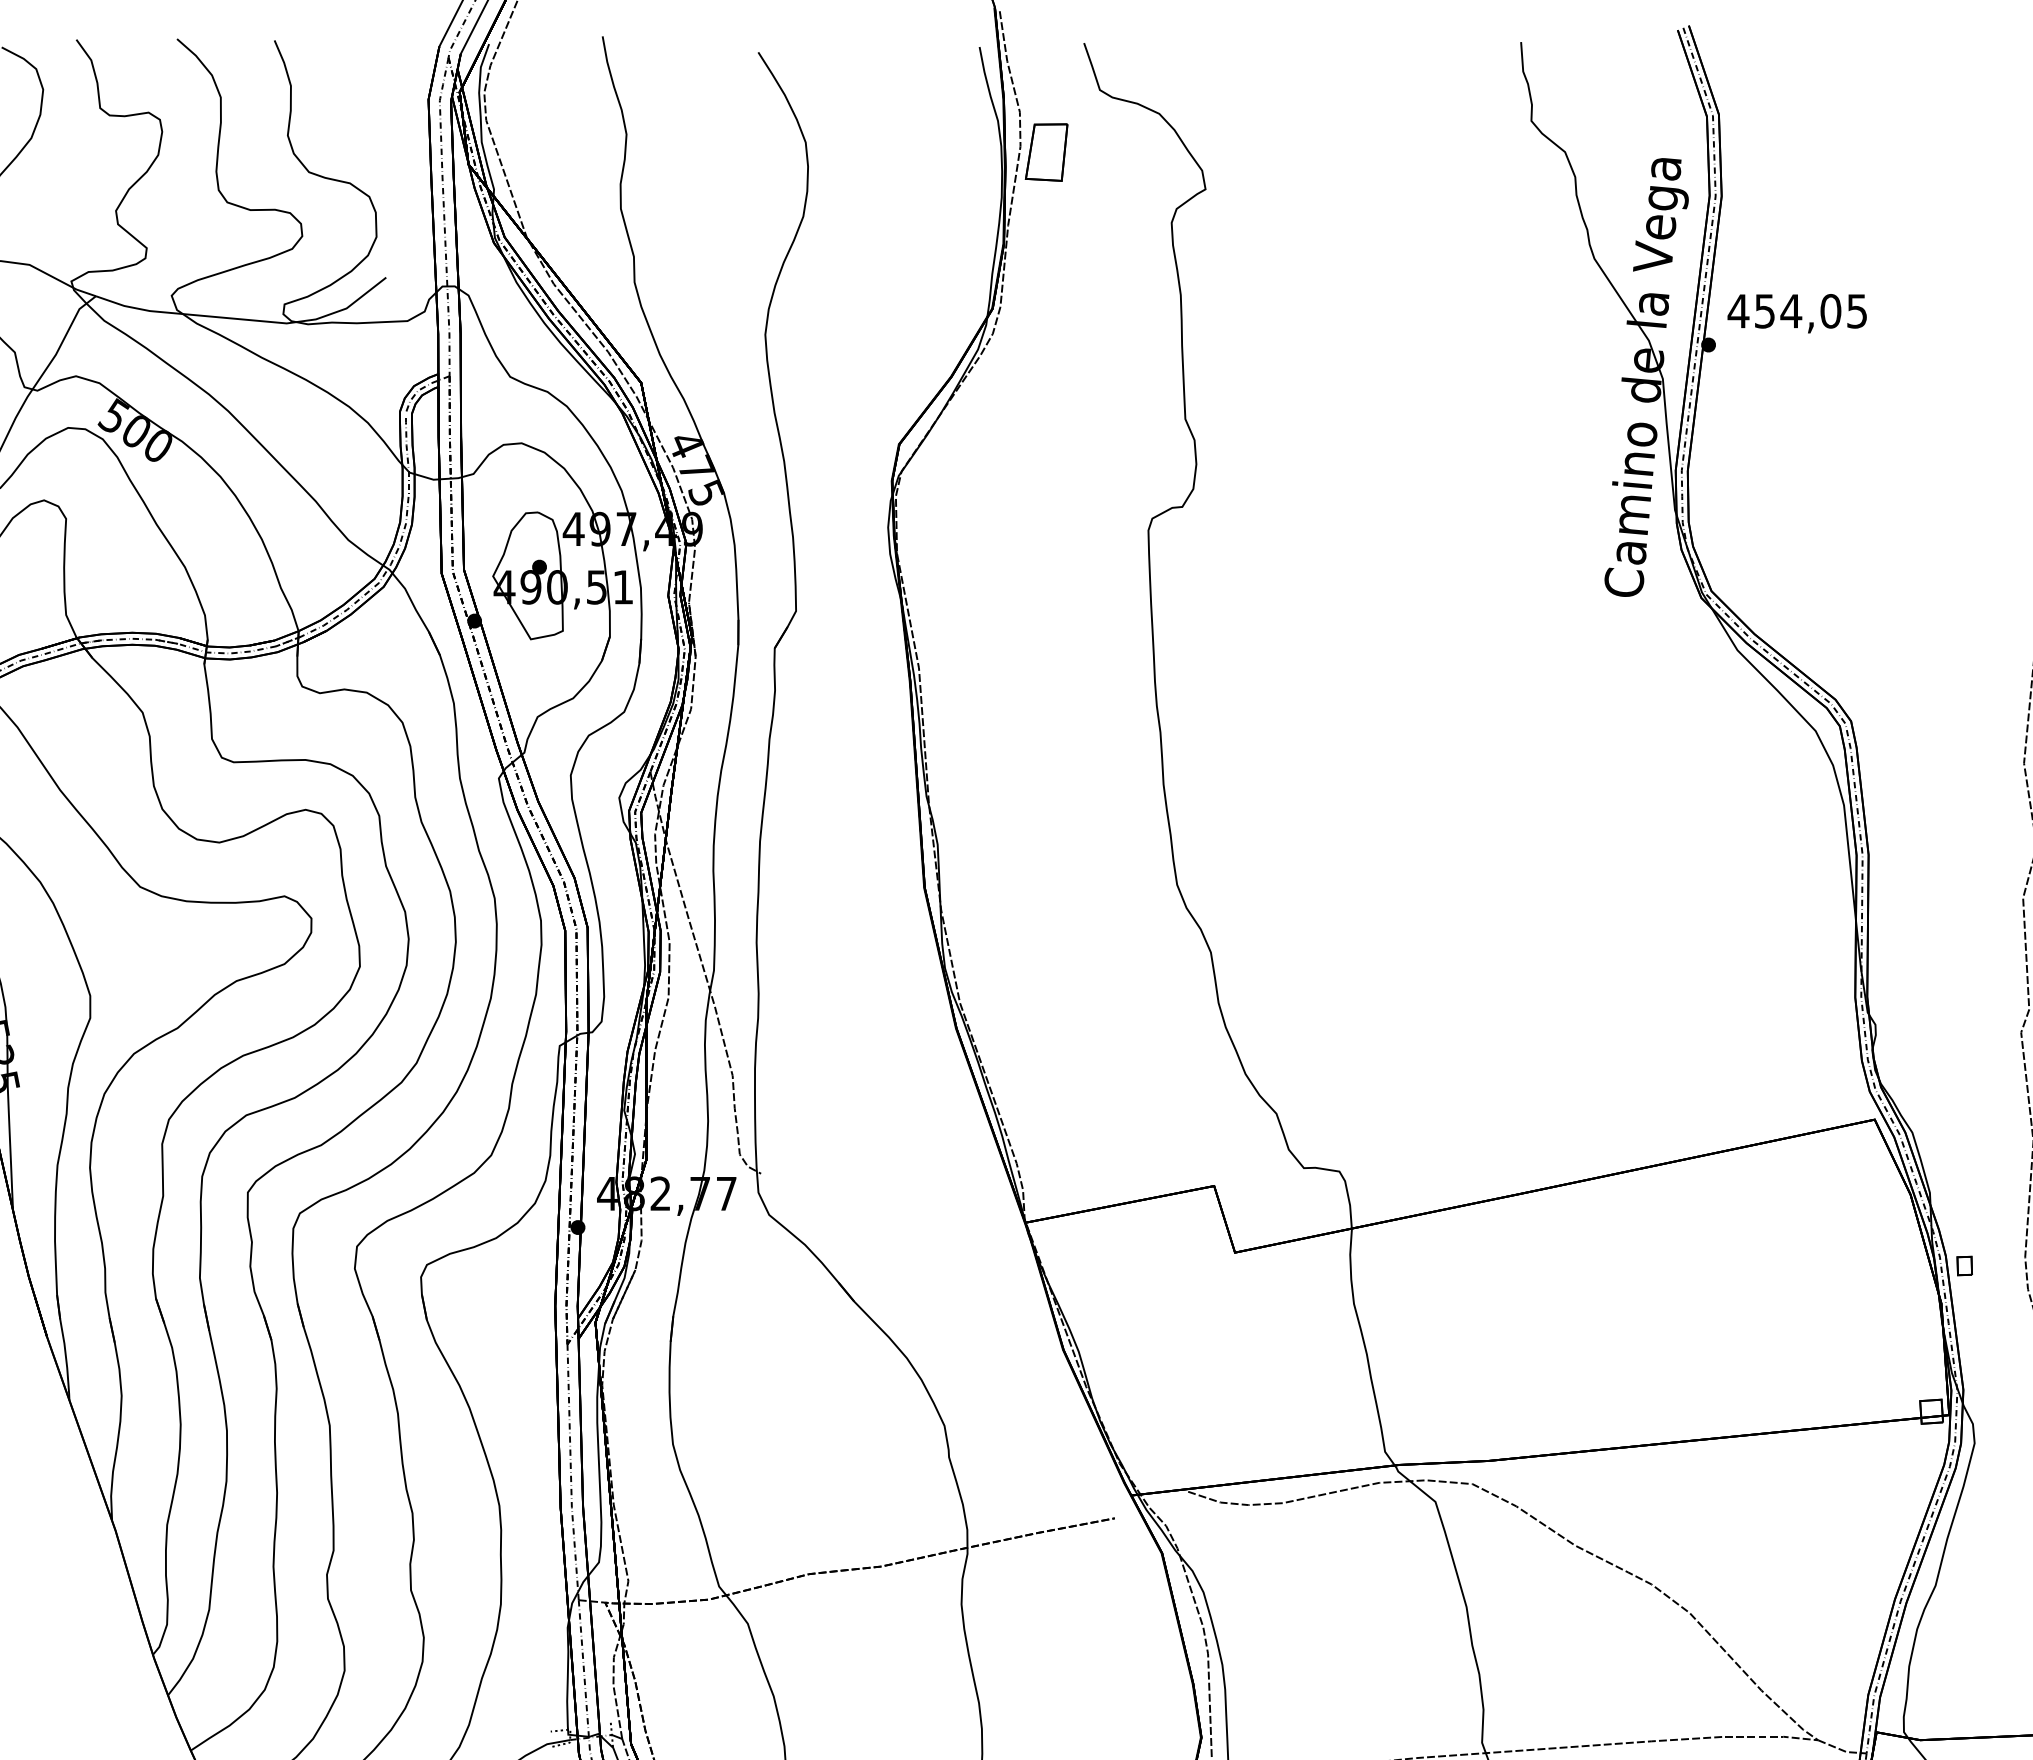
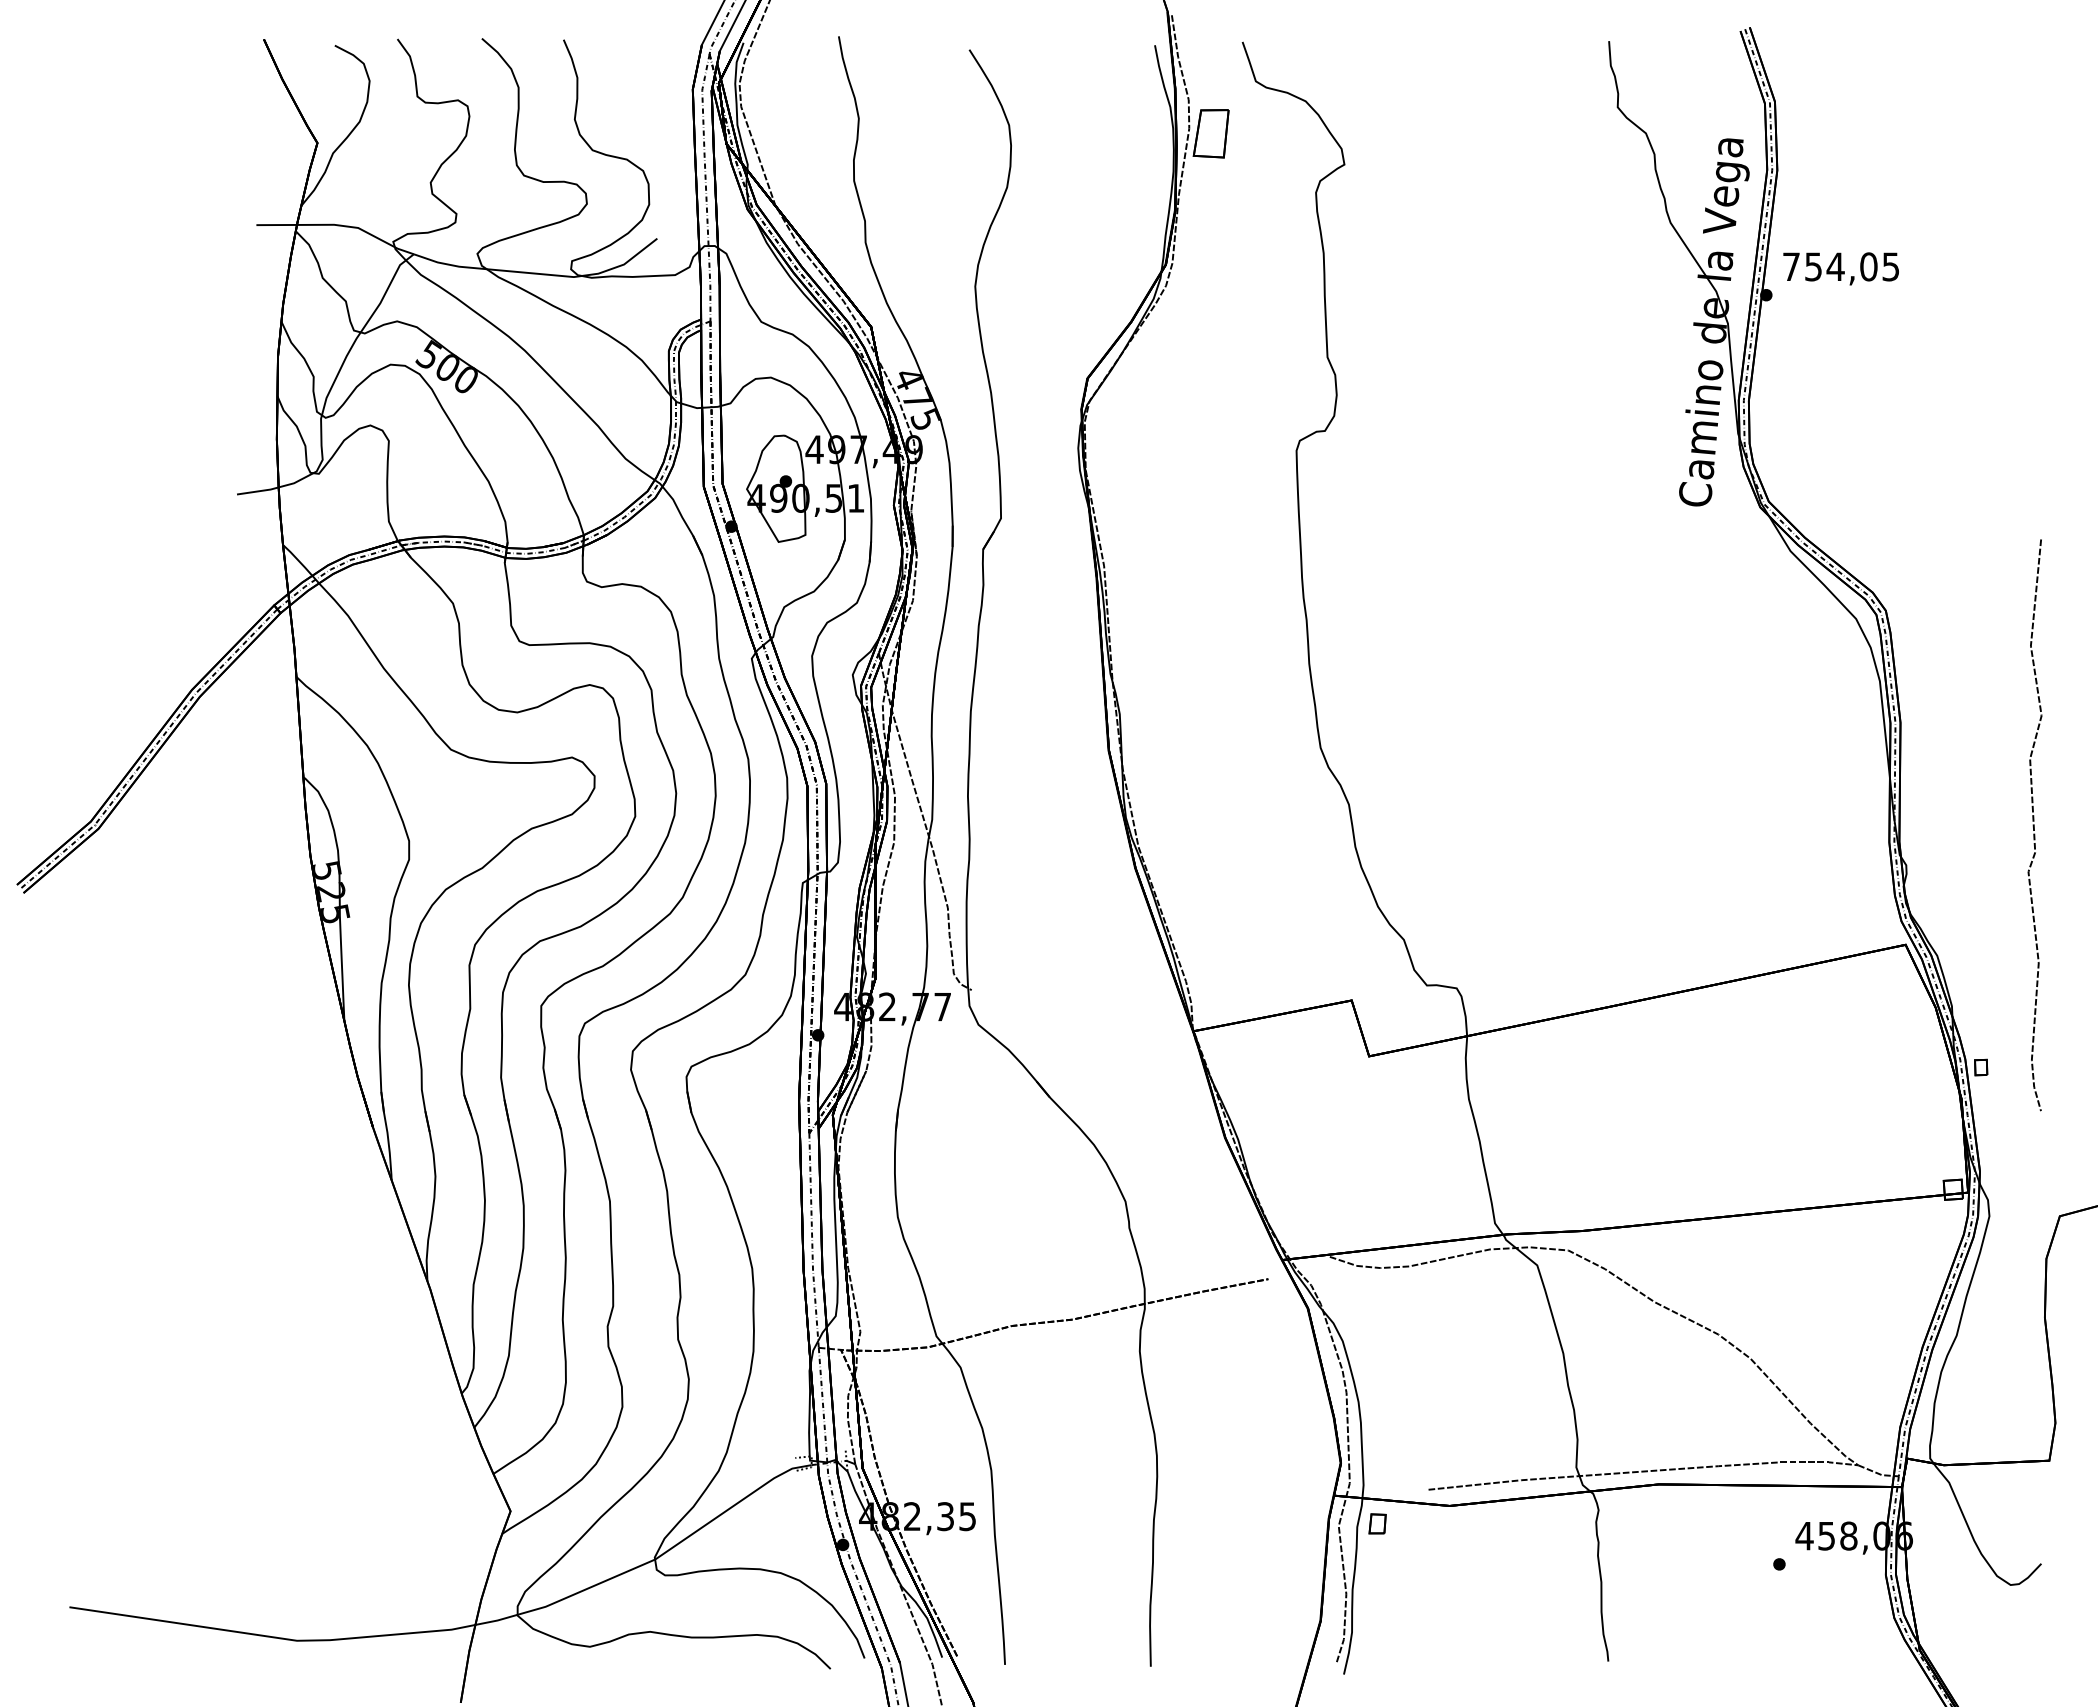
text: (1738, 310) -> (1791, 266), 454,05 -> 754,05

